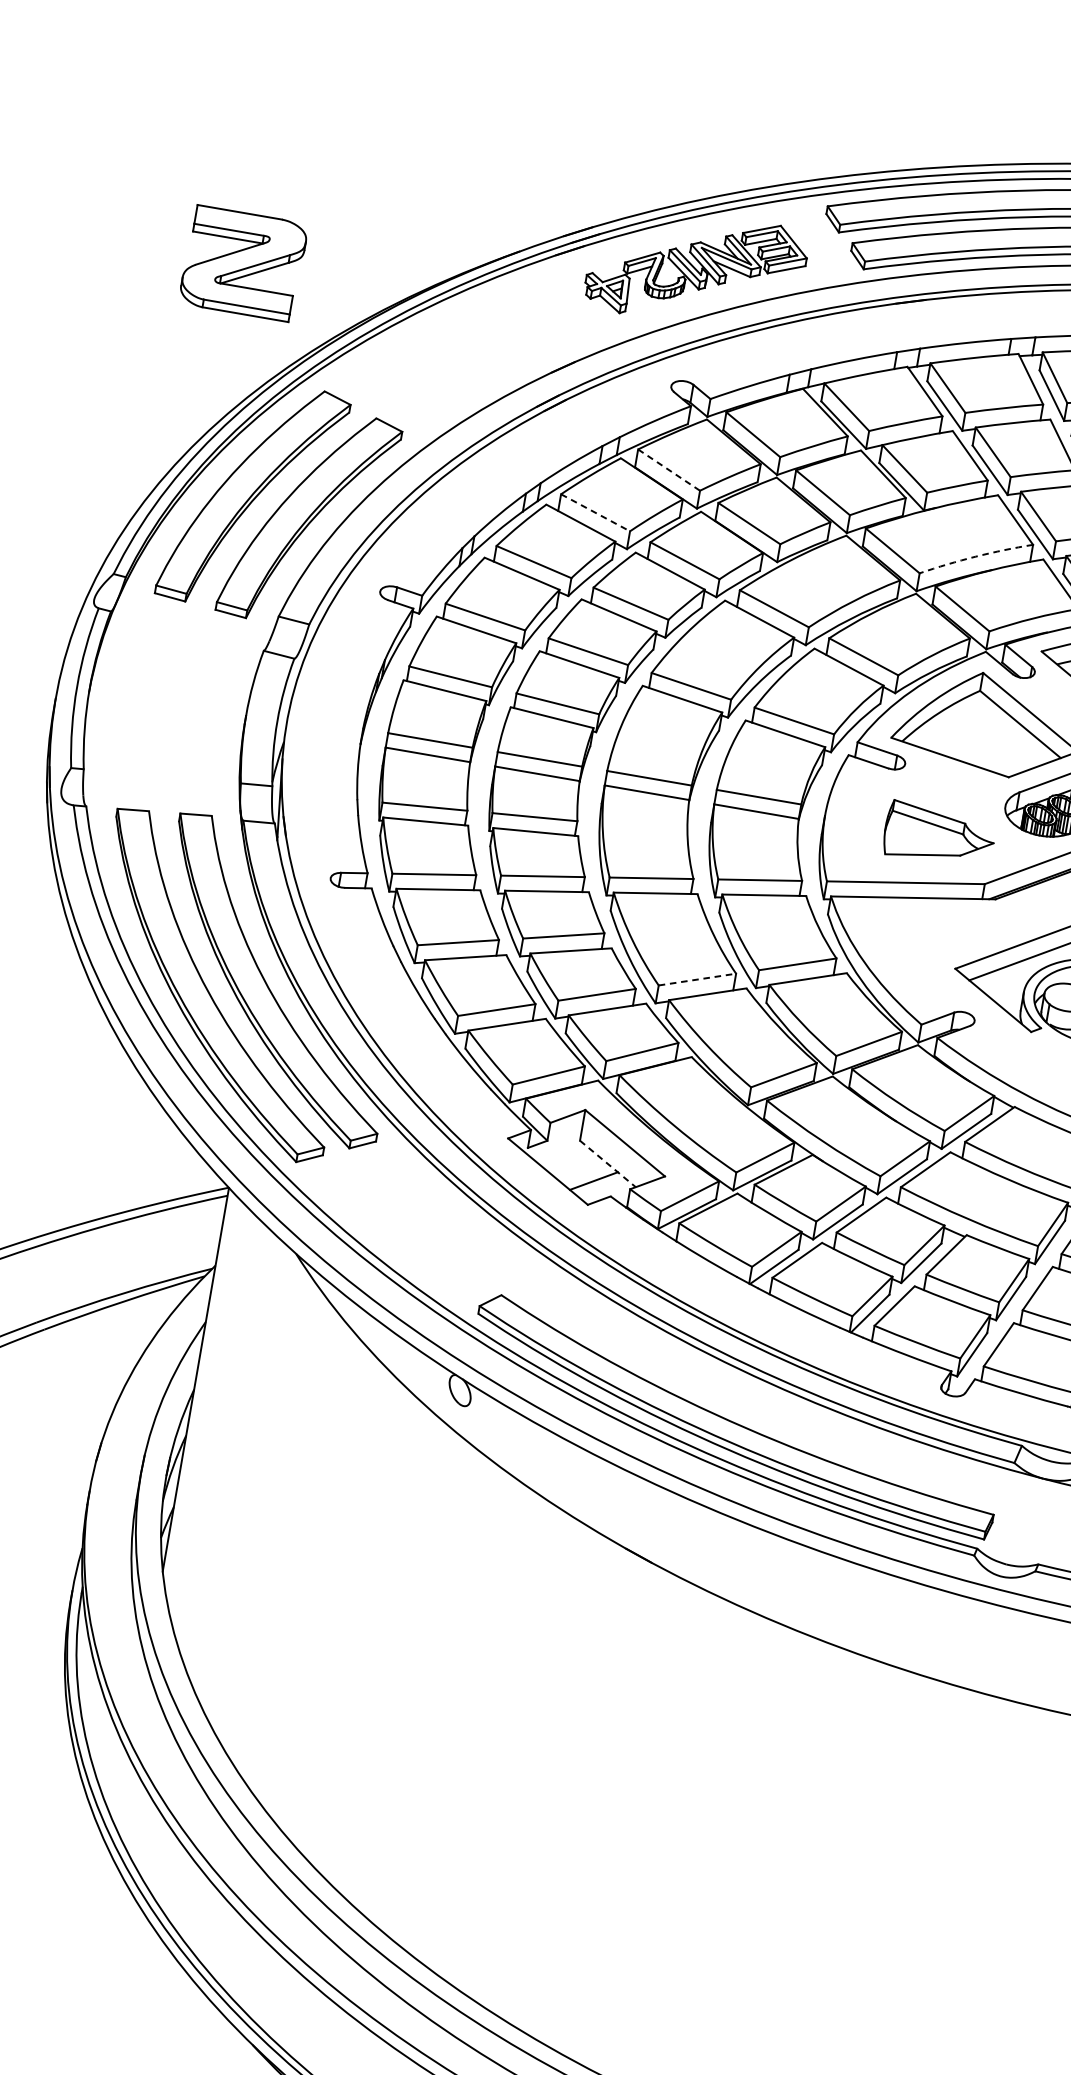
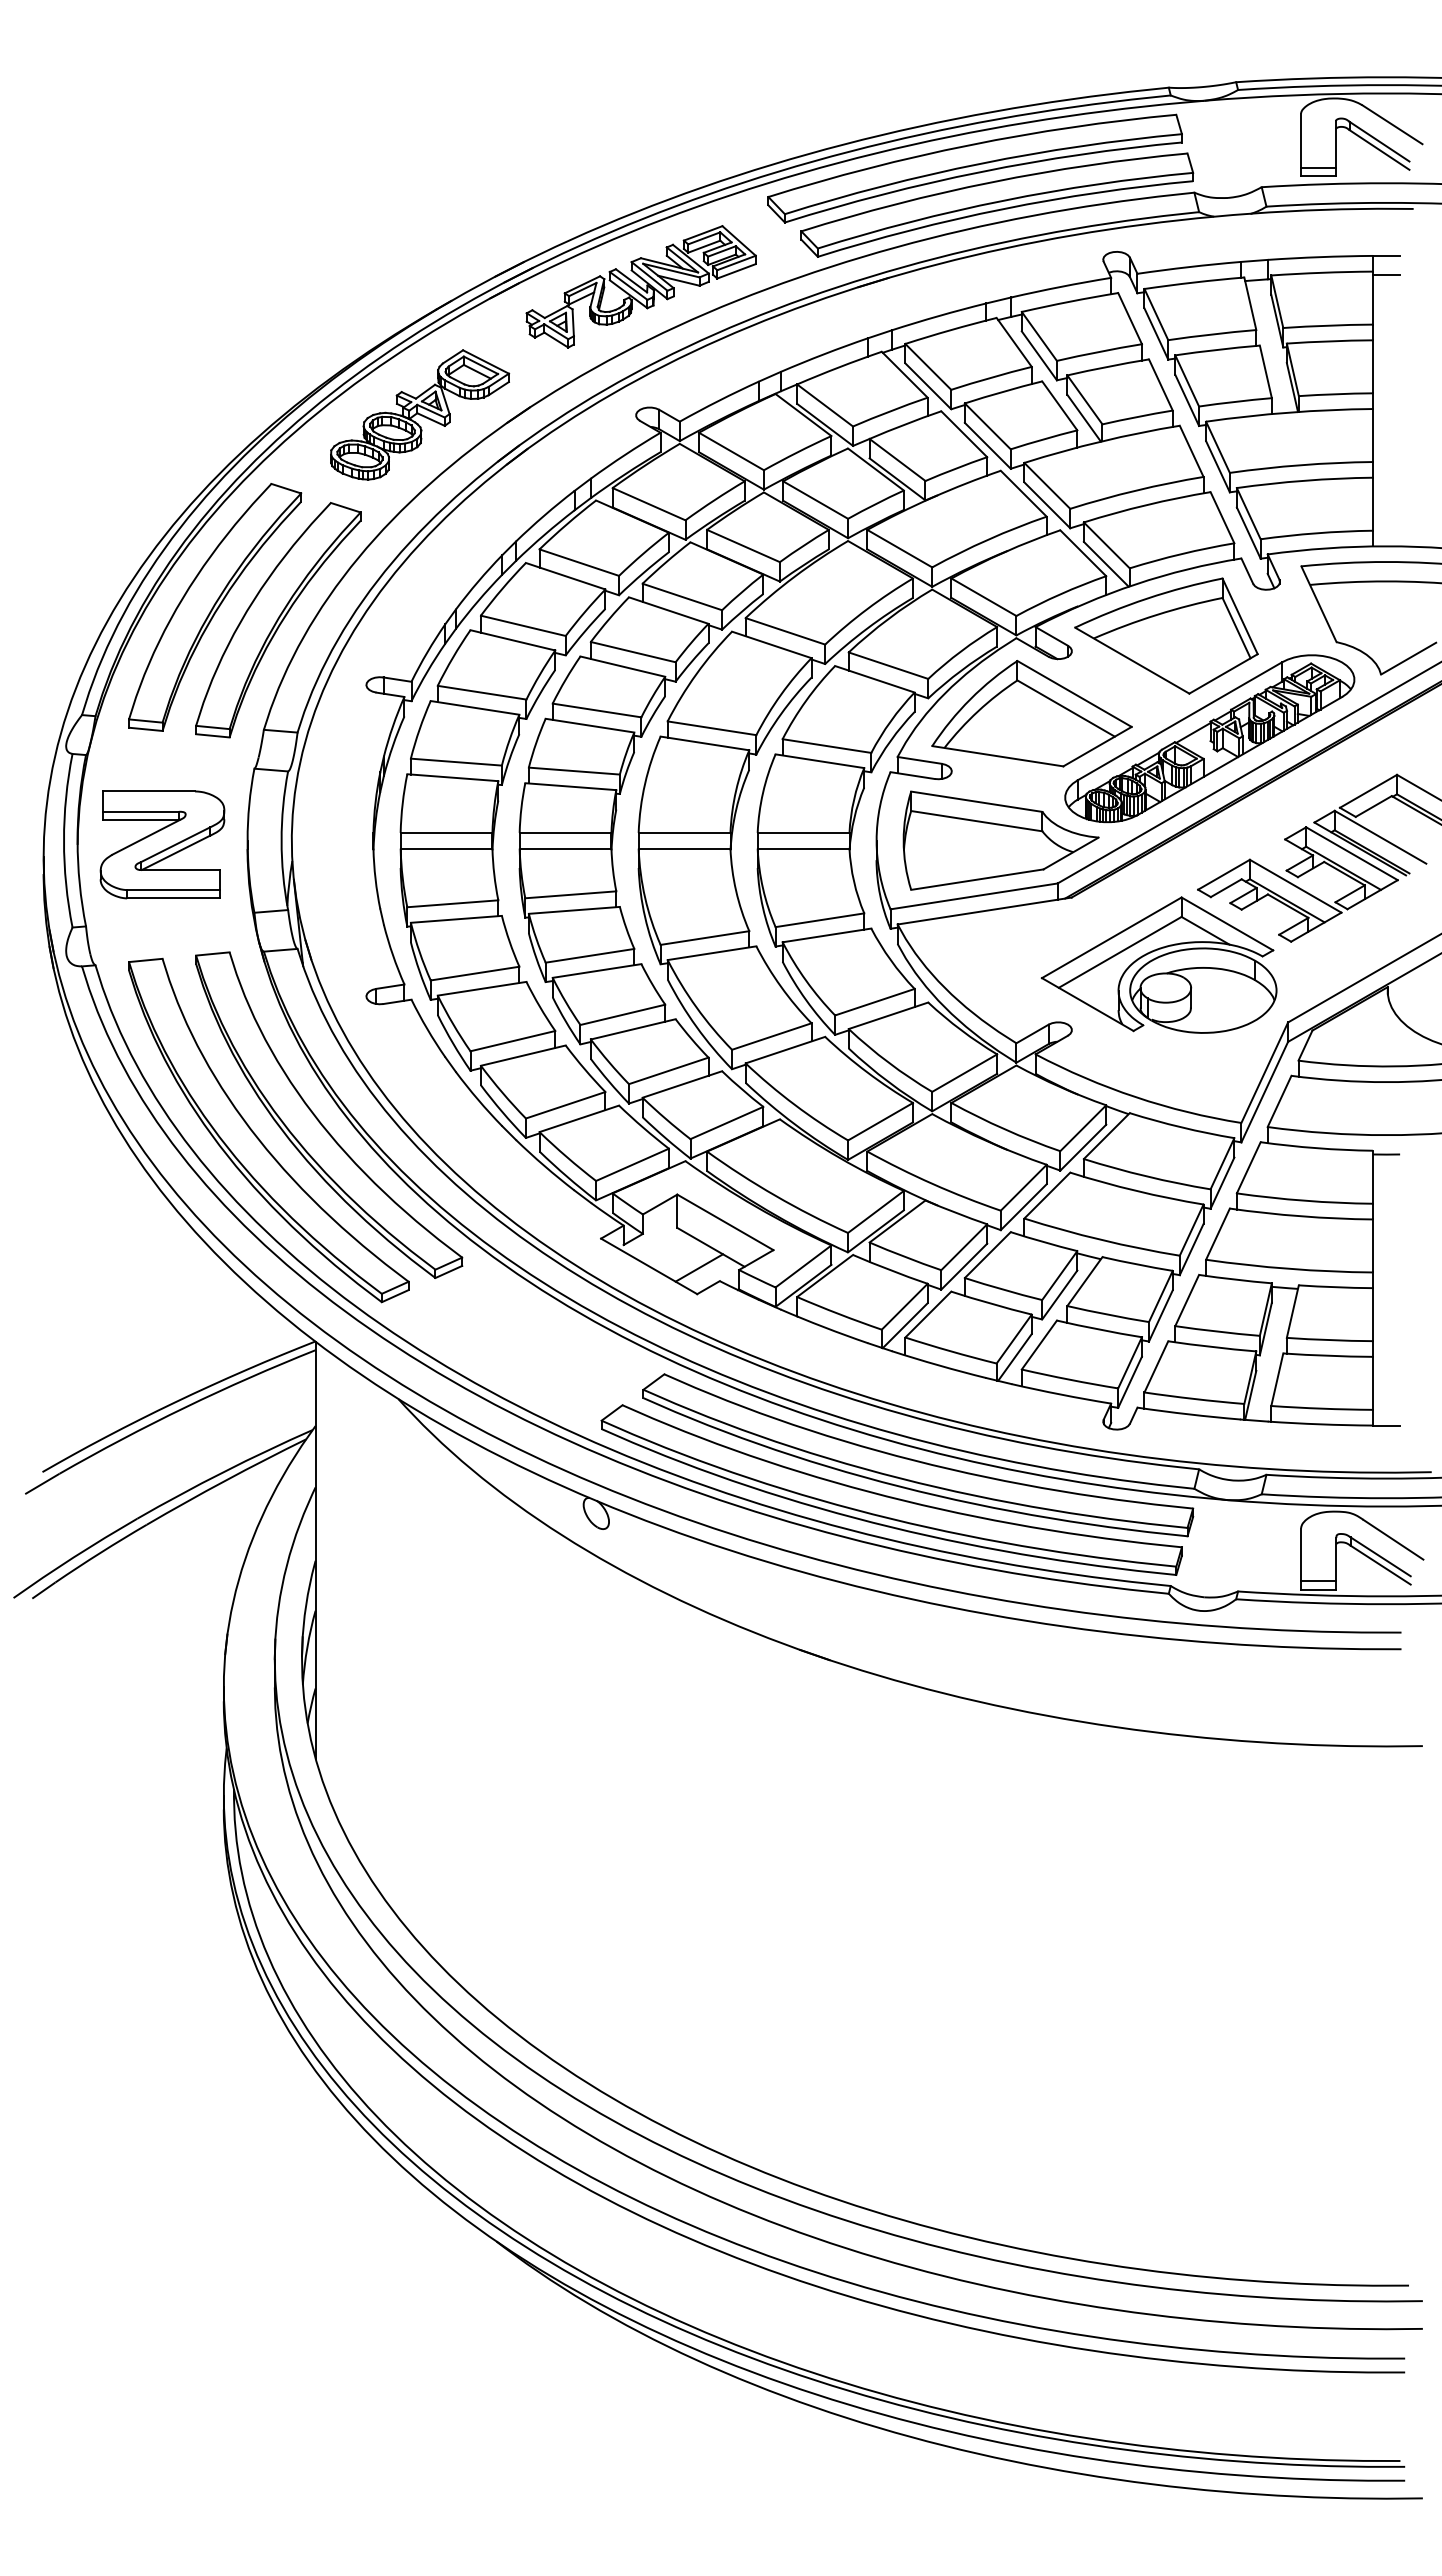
part: (243, 263) -> (162, 844), moved
part: (472, 351) -> (420, 414), added
line: (669, 470) -> (649, 504), dashed -> solid
line: (595, 512) -> (579, 562), dashed -> solid
arc: (975, 556) -> (988, 539), dashed -> solid
part: (939, 835) -> (1000, 840), size x1.67
line: (697, 979) -> (771, 1036), dashed -> solid
line: (607, 1164) -> (710, 1247), dashed -> solid
part: (765, 1388) -> (918, 1455), added

